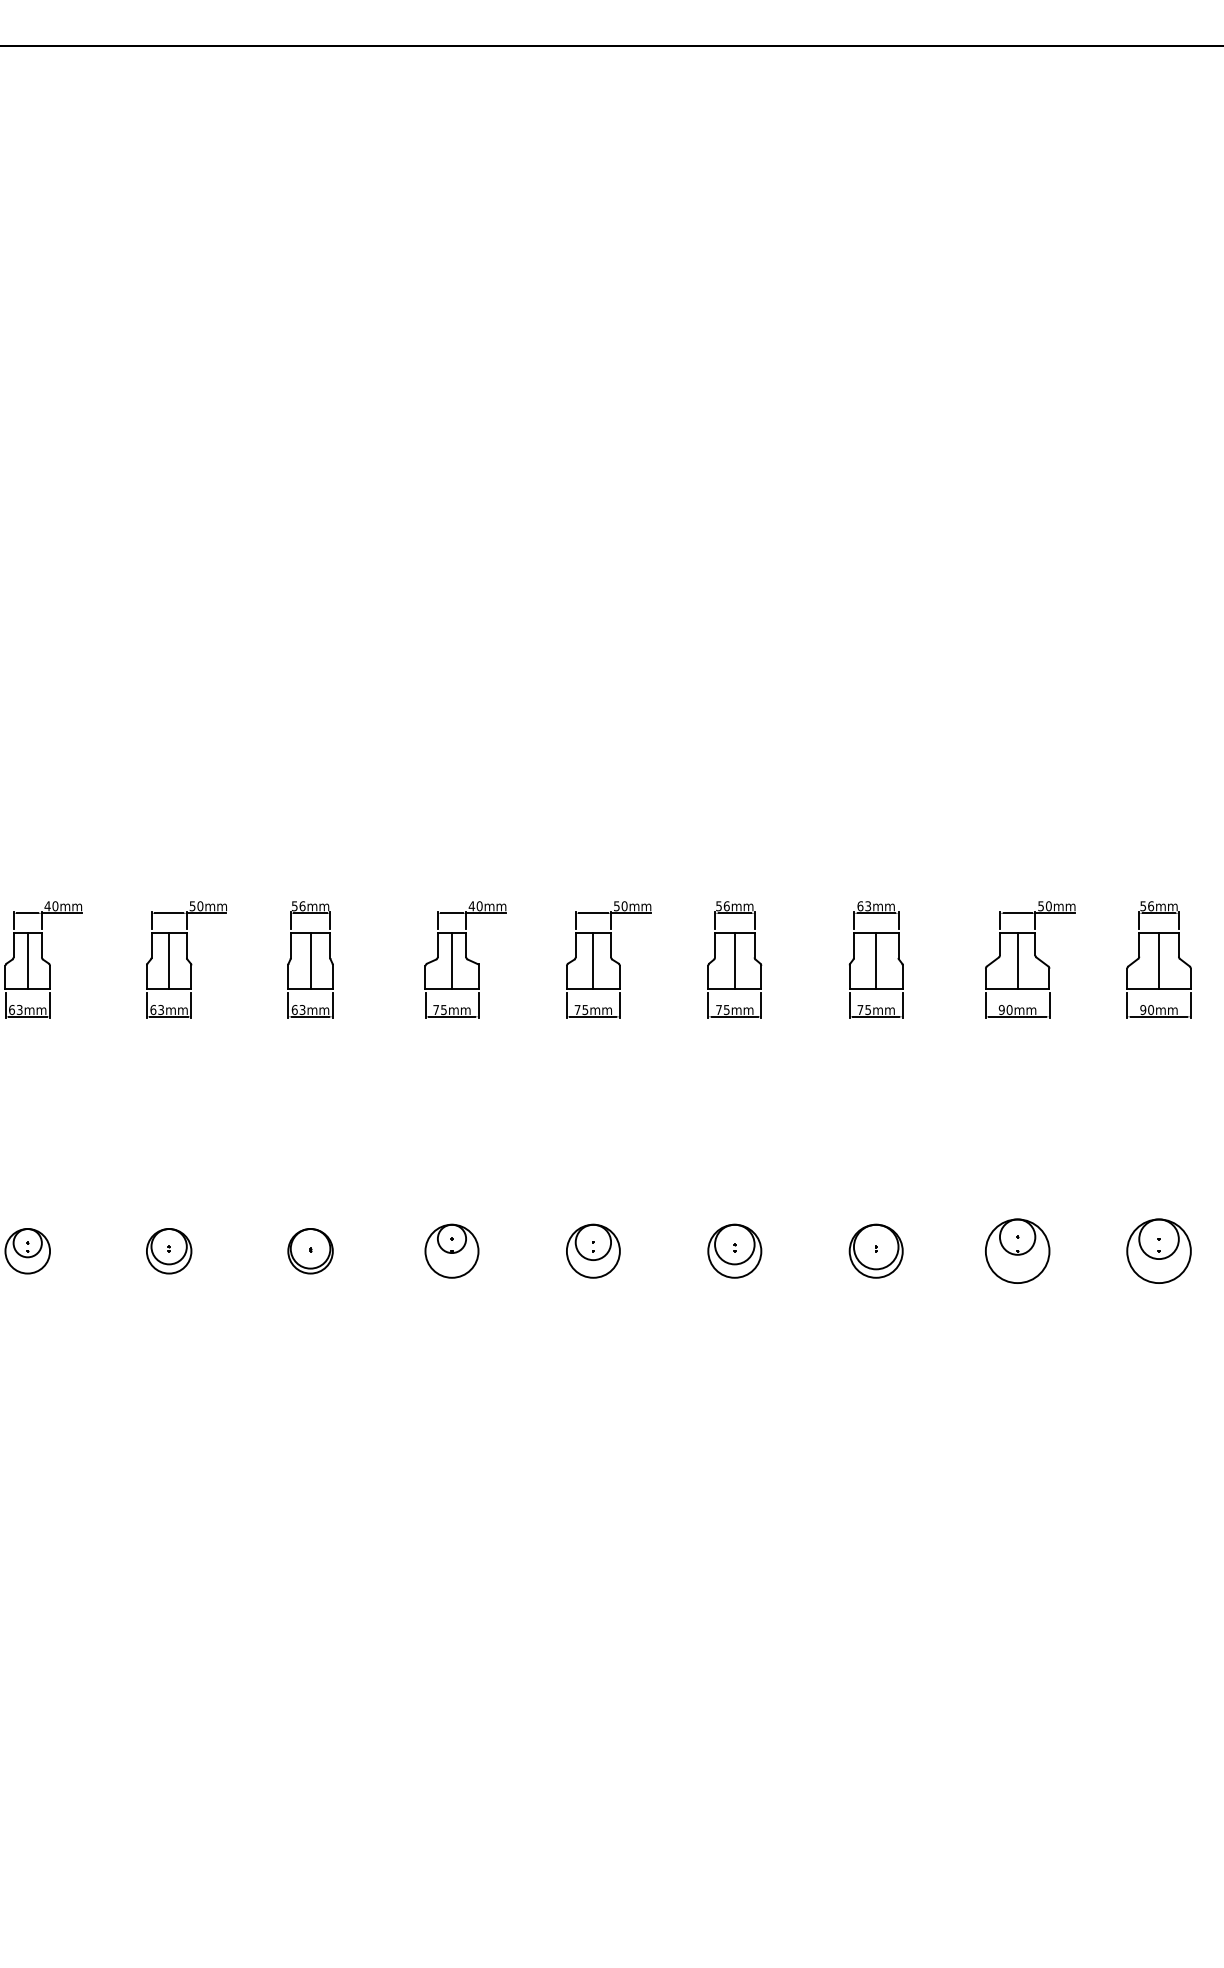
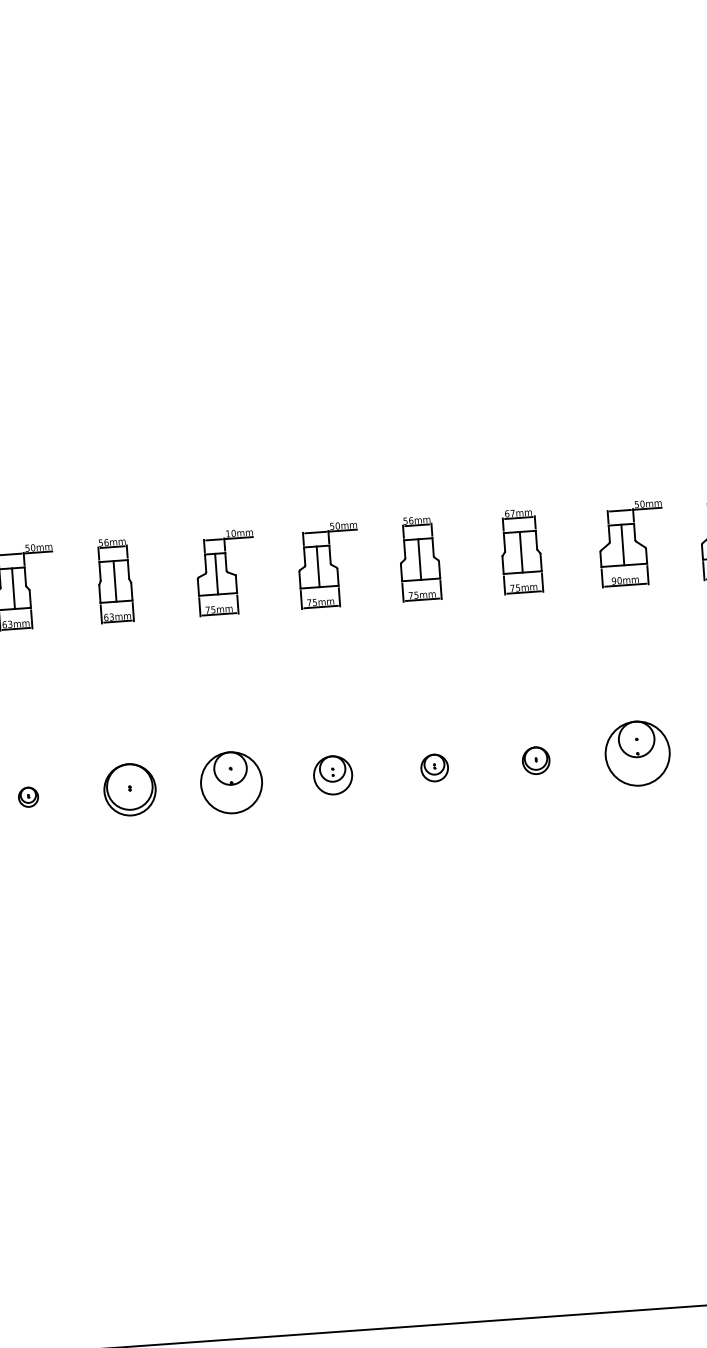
text: (471, 906) -> (227, 534), 40mm -> 10mm
text: (868, 906) -> (512, 513), 63mm -> 67mm
part: (451, 1250) -> (231, 782), size x1.6
part: (734, 1250) -> (434, 767), size x0.7
part: (875, 1250) -> (535, 760), size x0.7
part: (1017, 1250) -> (637, 753), size x1.4
part: (169, 1251) -> (28, 797), size x0.6
part: (310, 1251) -> (129, 790), size x1.6

